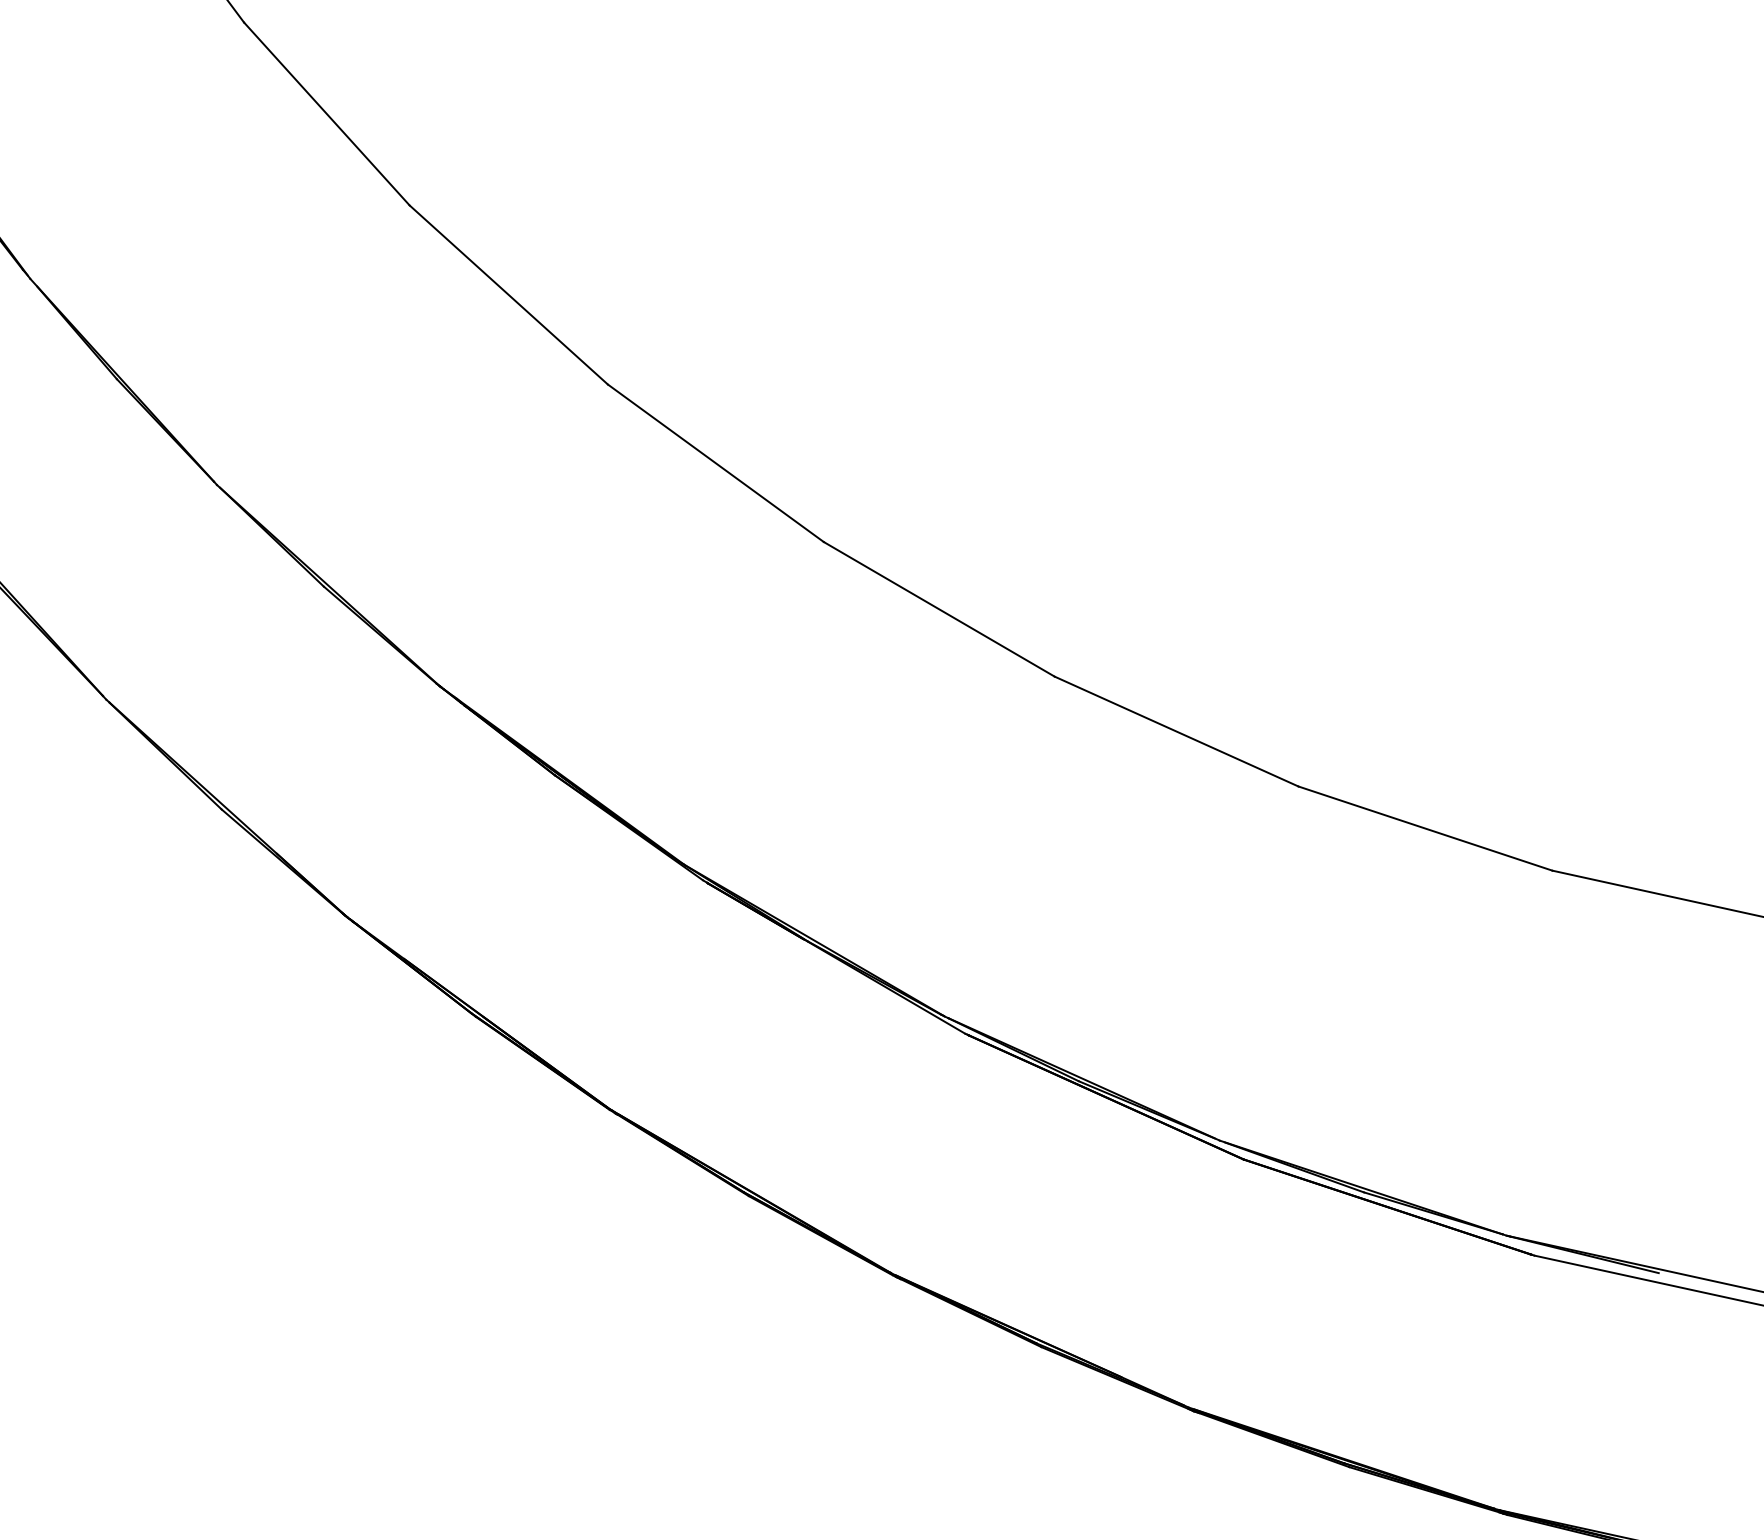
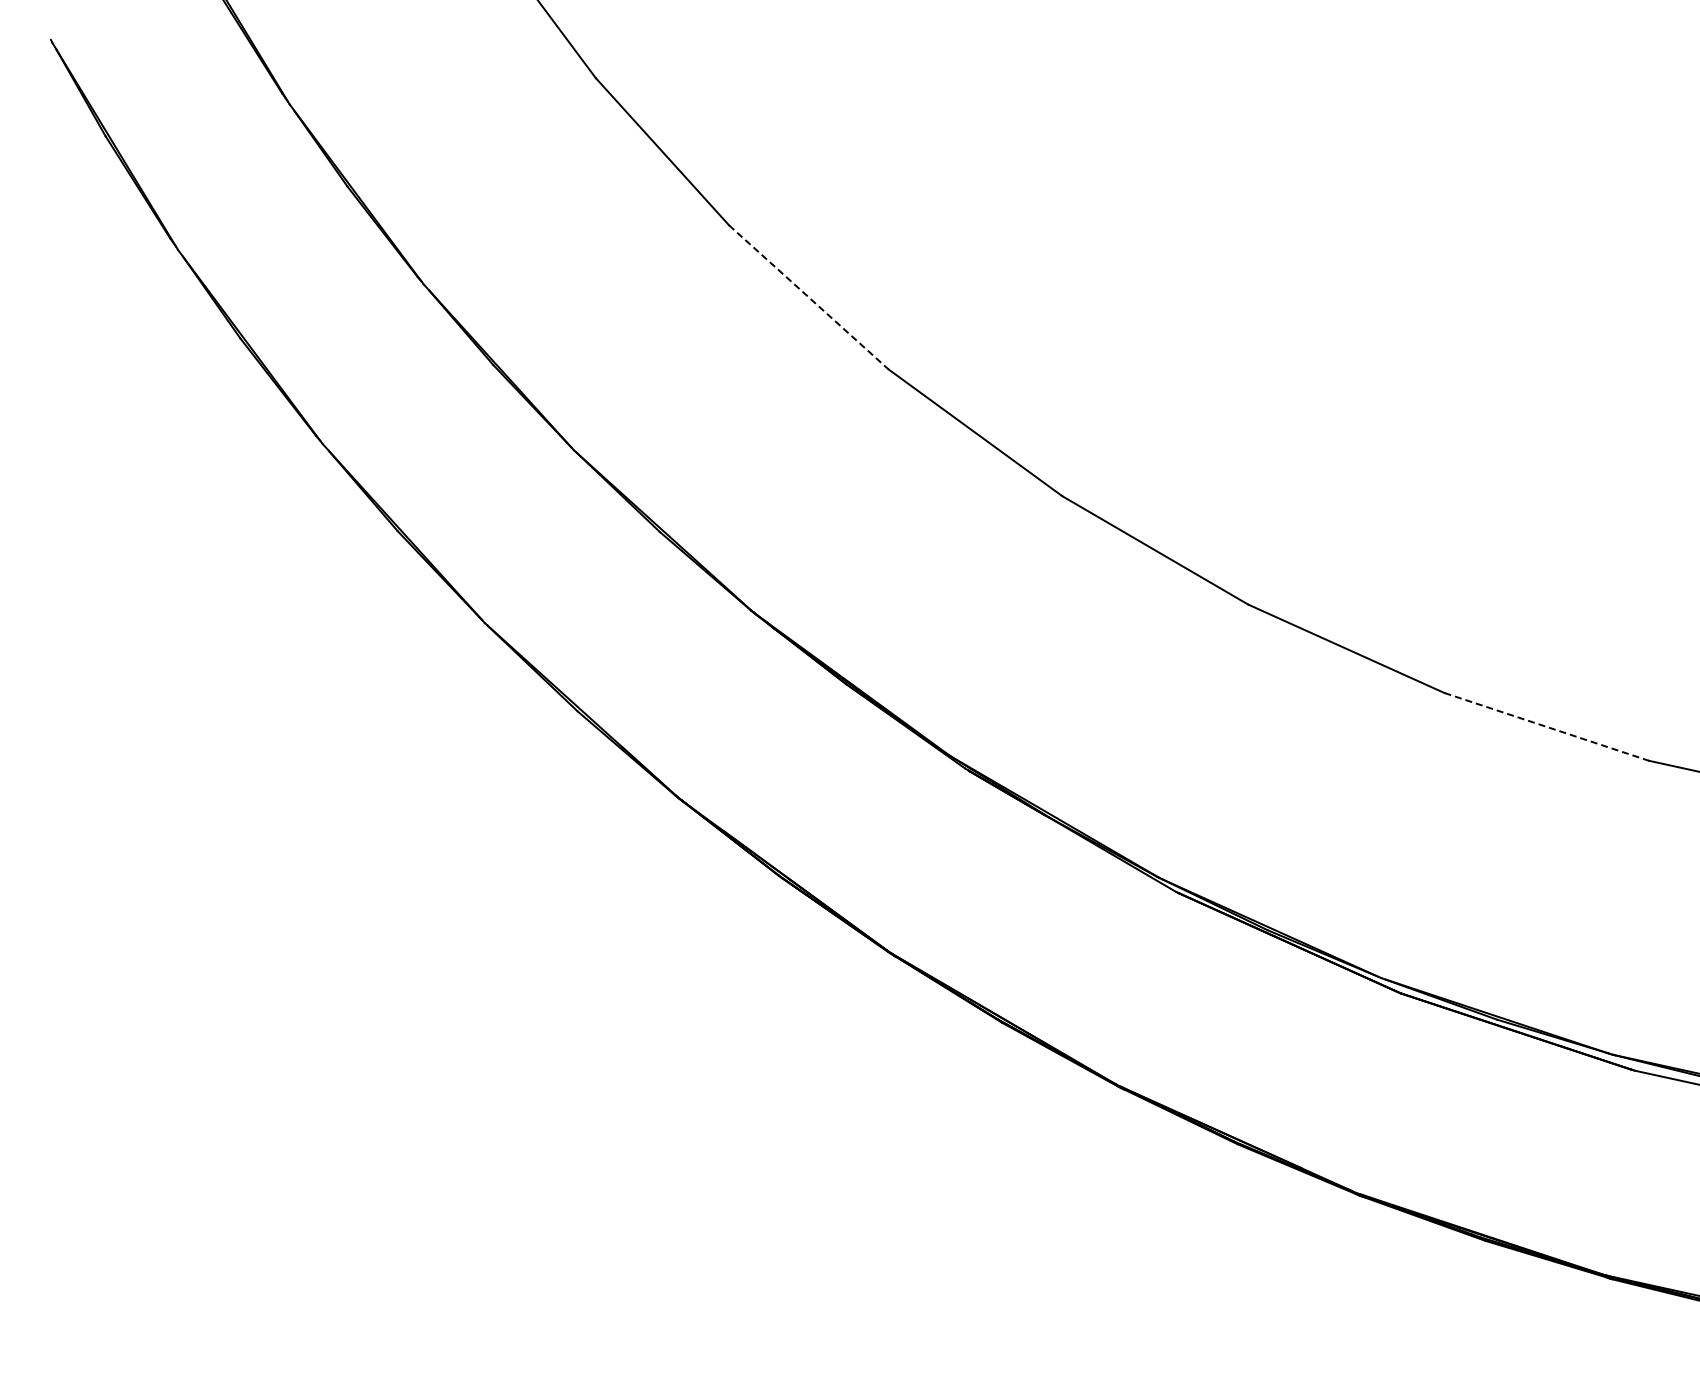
line: (508, 295) -> (808, 297), solid -> dashed
line: (1425, 828) -> (1546, 726), solid -> dashed

